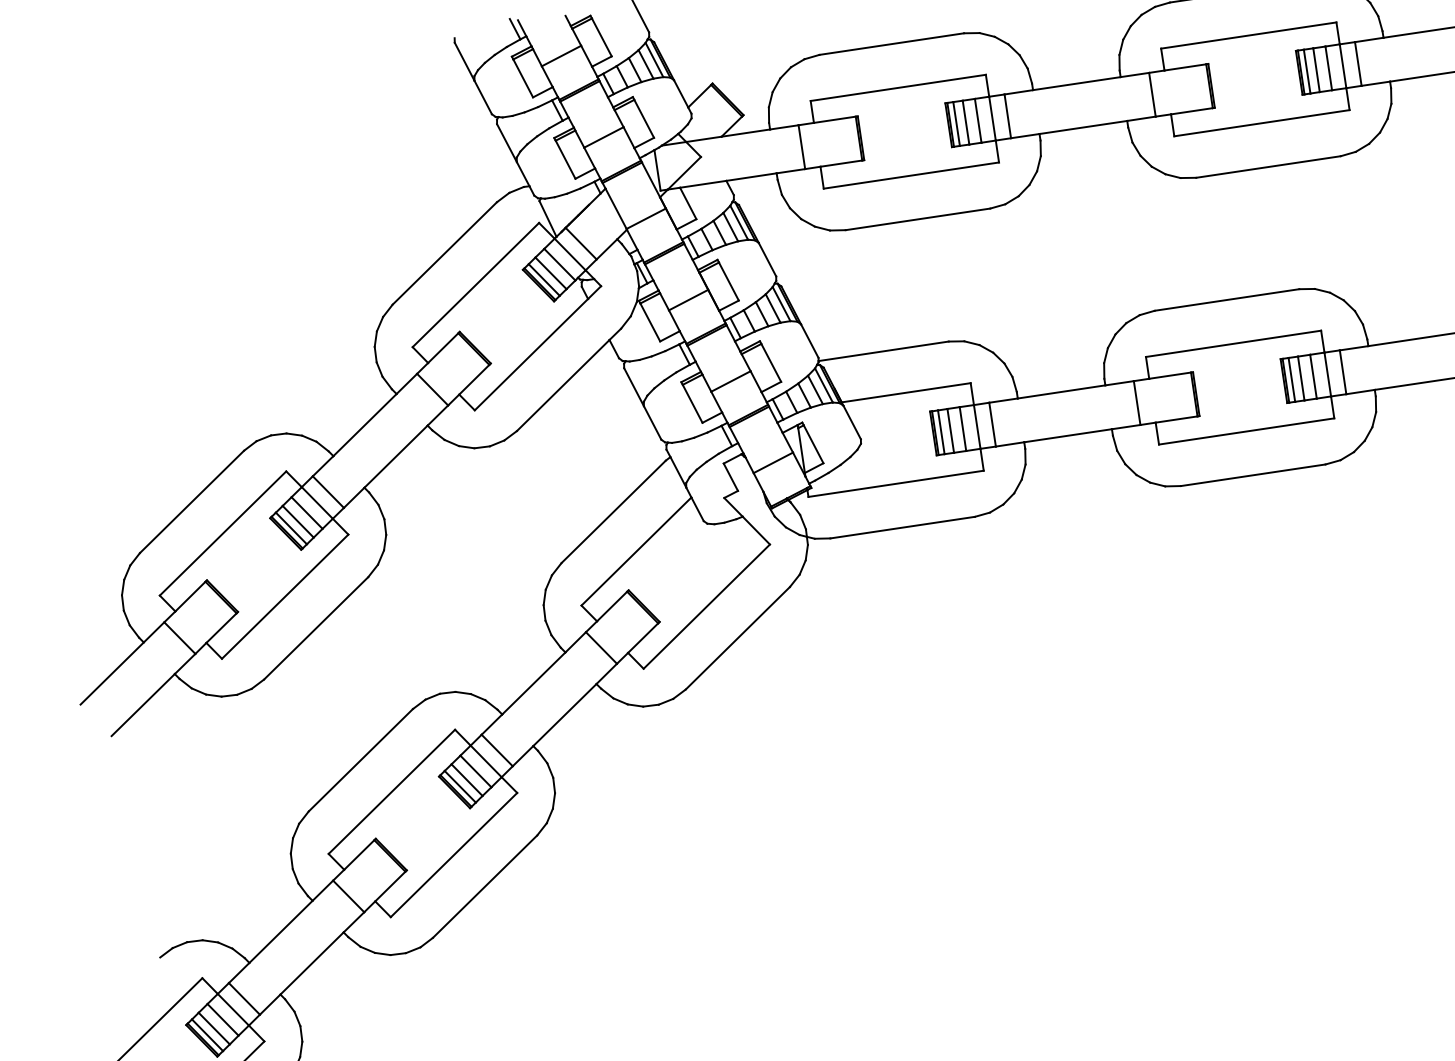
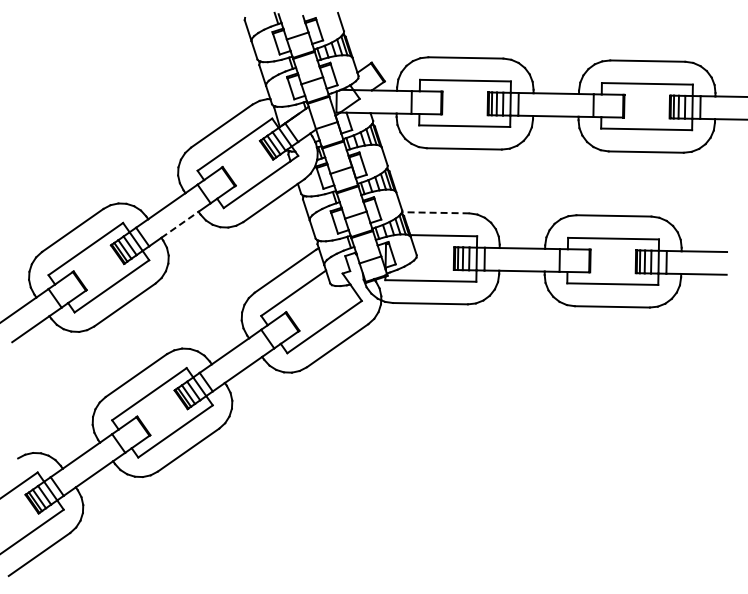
line: (883, 350) -> (435, 212), solid -> dashed
line: (395, 456) -> (179, 224), solid -> dashed

